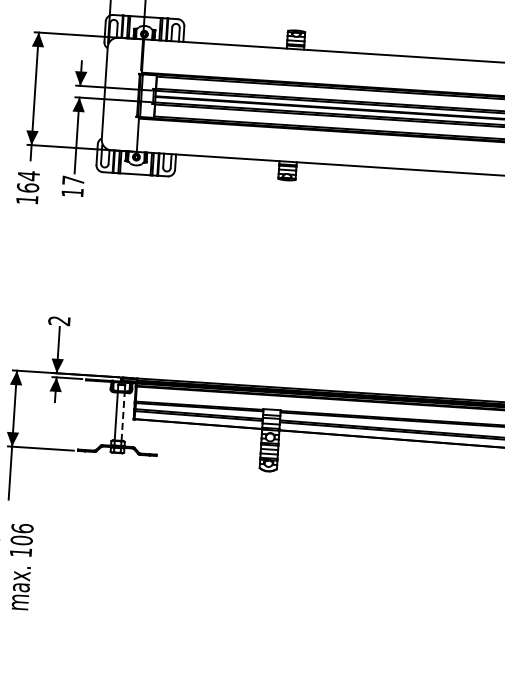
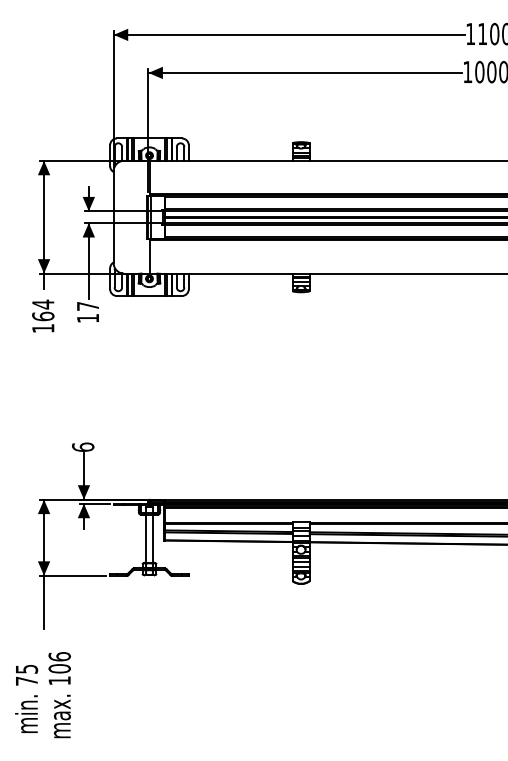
text: (59, 320) -> (83, 446), 2 -> 6
line: (122, 416) -> (152, 538), dashed -> solid

